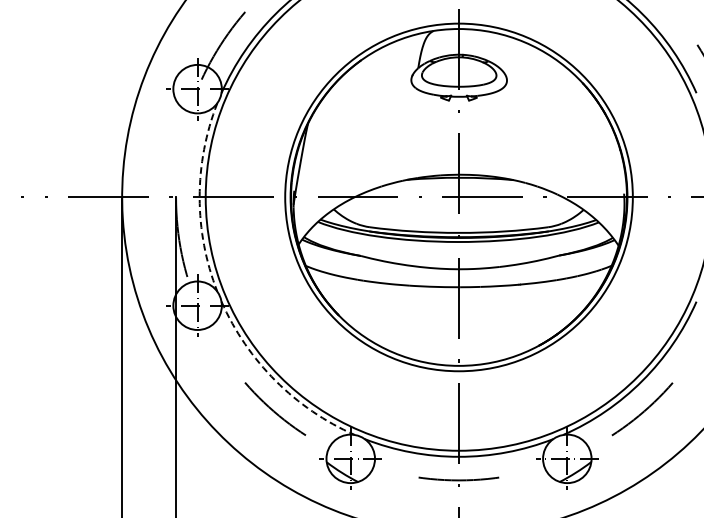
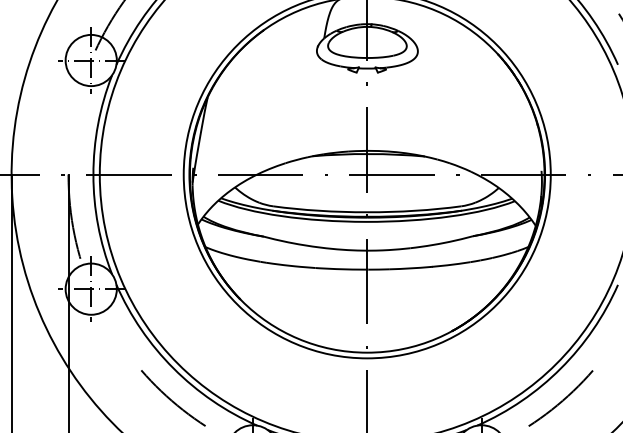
arc: (199, 197) -> (93, 174), dashed -> solid
arc: (275, 380) -> (173, 368), dashed -> solid

